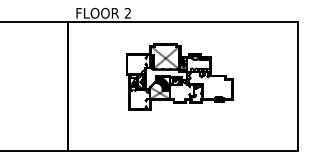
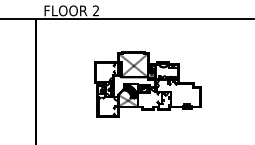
part: (179, 76) -> (147, 84), moved

